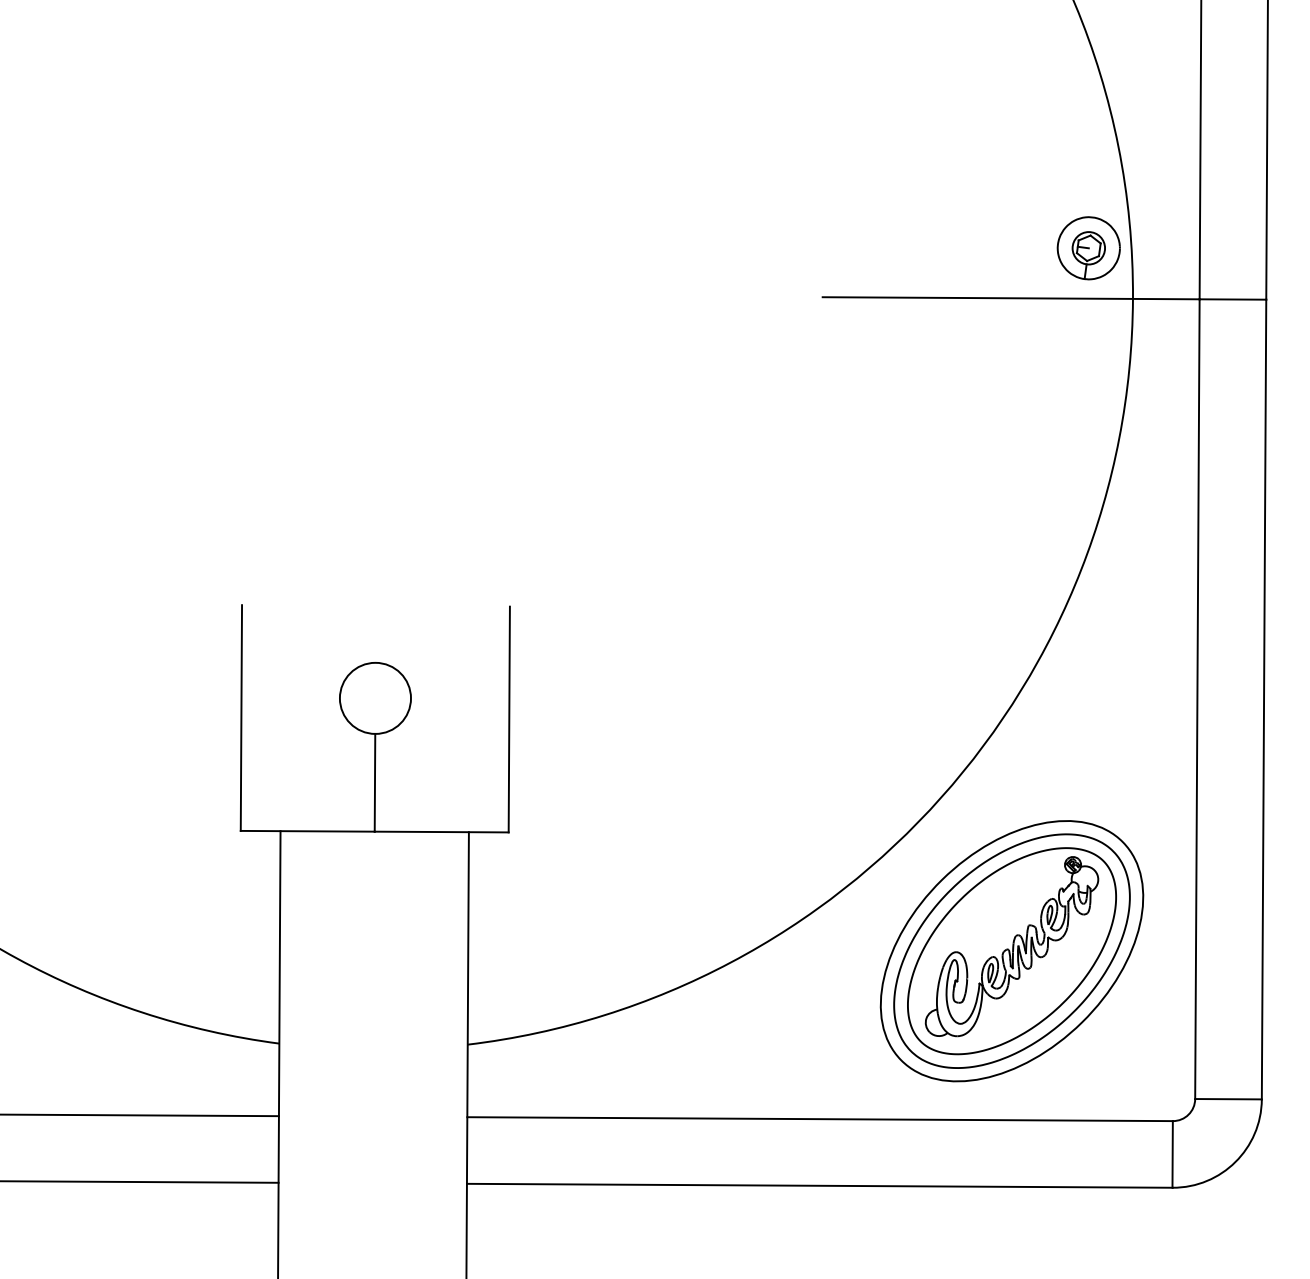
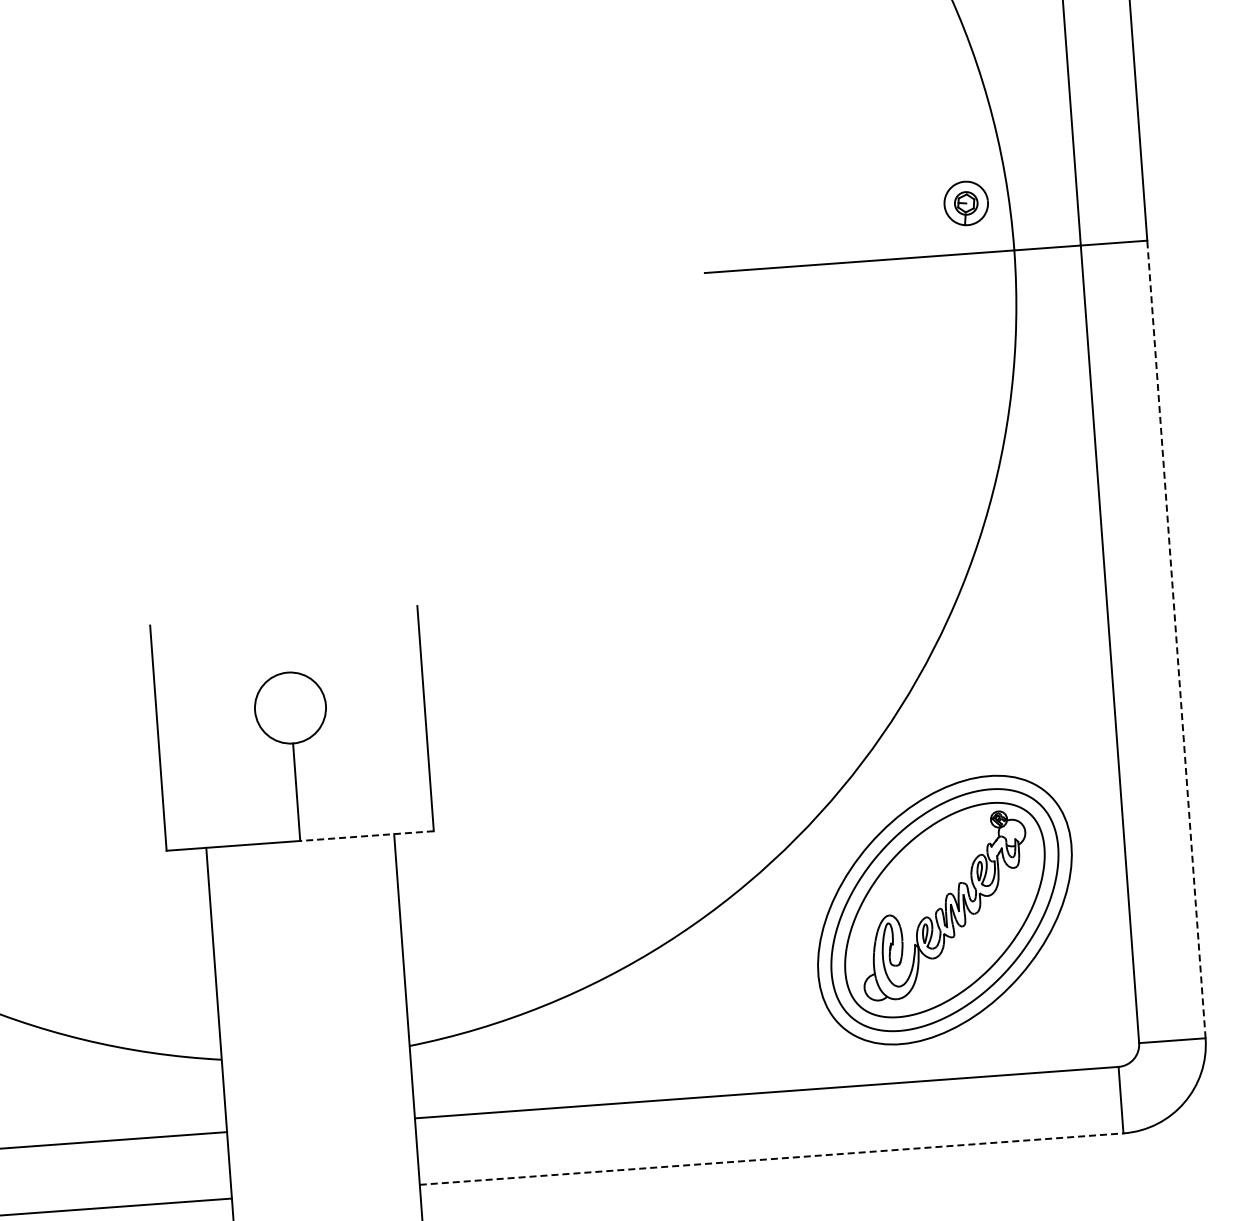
part: (1088, 248) -> (966, 203), size x0.7
line: (1264, 699) -> (1176, 639), solid -> dashed
line: (441, 832) -> (366, 836), solid -> dashed
line: (819, 1185) -> (771, 1158), solid -> dashed

